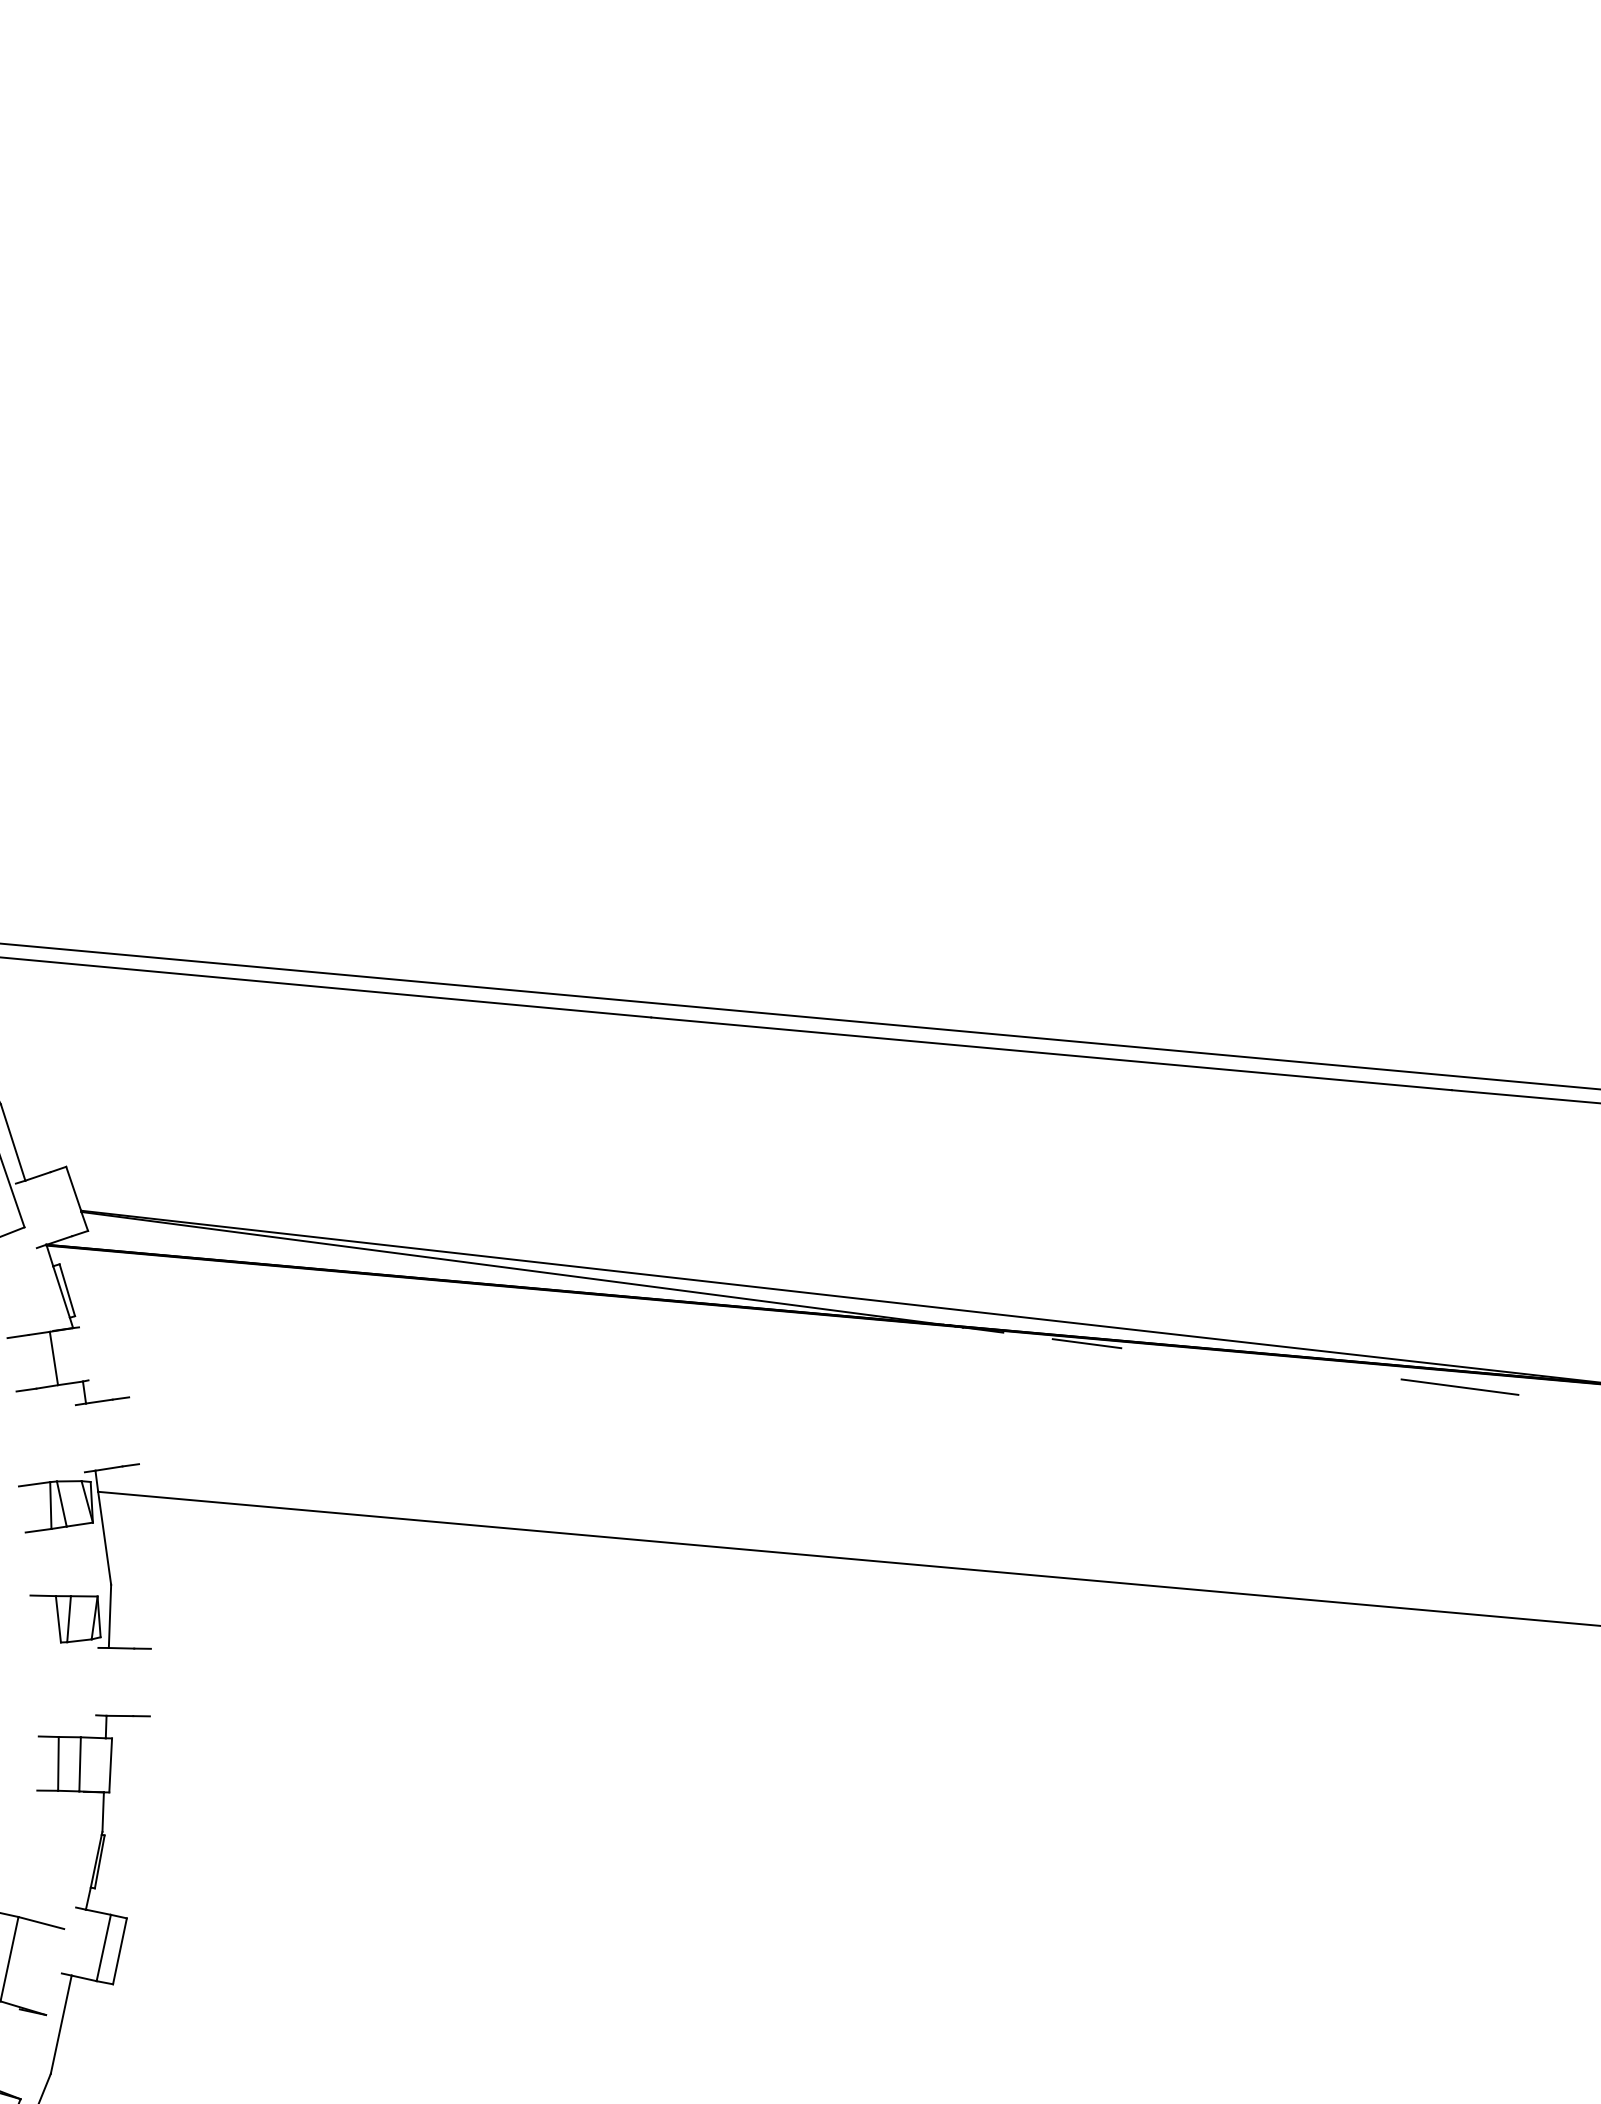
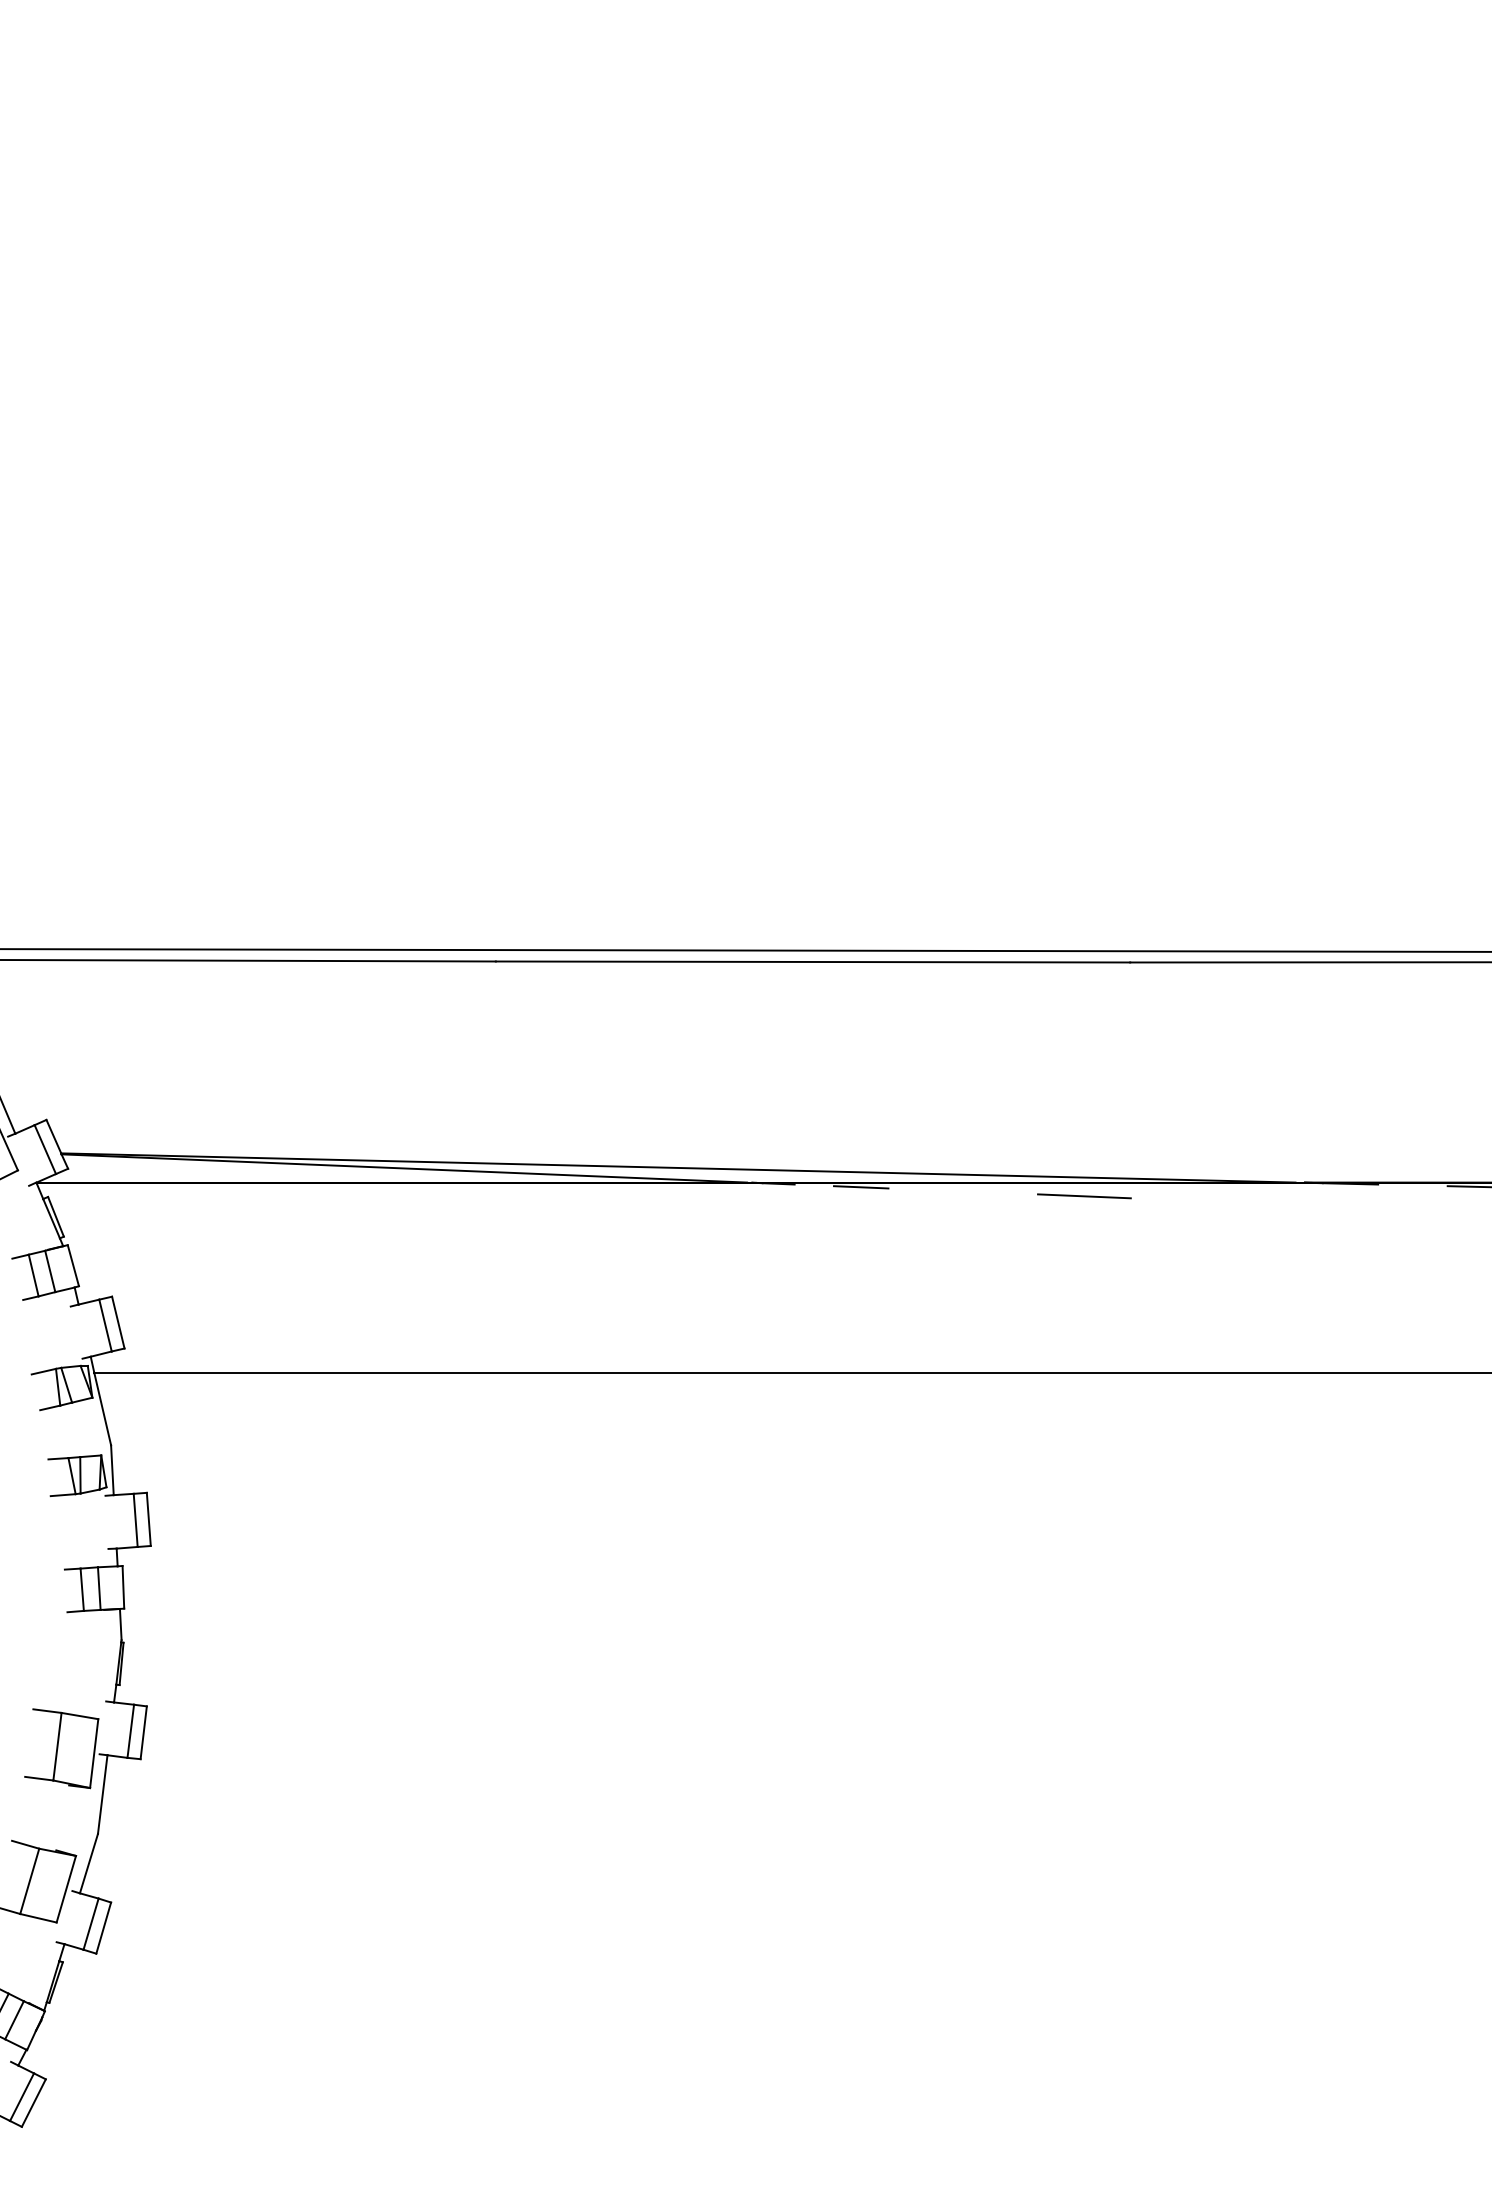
line: (61, 1204) -> (45, 1149), added
line: (82, 1353) -> (72, 1265), added
line: (32, 1361) -> (33, 1275), added
line: (1460, 1387) -> (1084, 1196), moved
line: (134, 1430) -> (118, 1322), added
line: (117, 1432) -> (105, 1325), added
line: (44, 1642) -> (62, 1495), added
line: (133, 1681) -> (135, 1519), added
line: (150, 1681) -> (148, 1518), added
line: (55, 1971) -> (94, 1753), added

